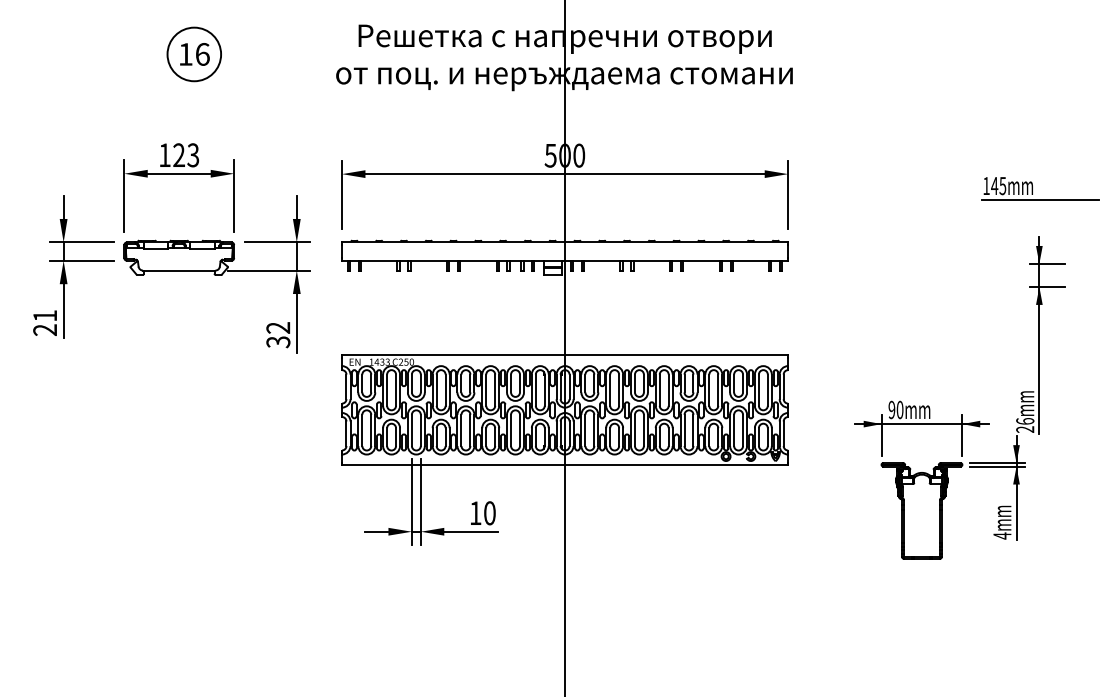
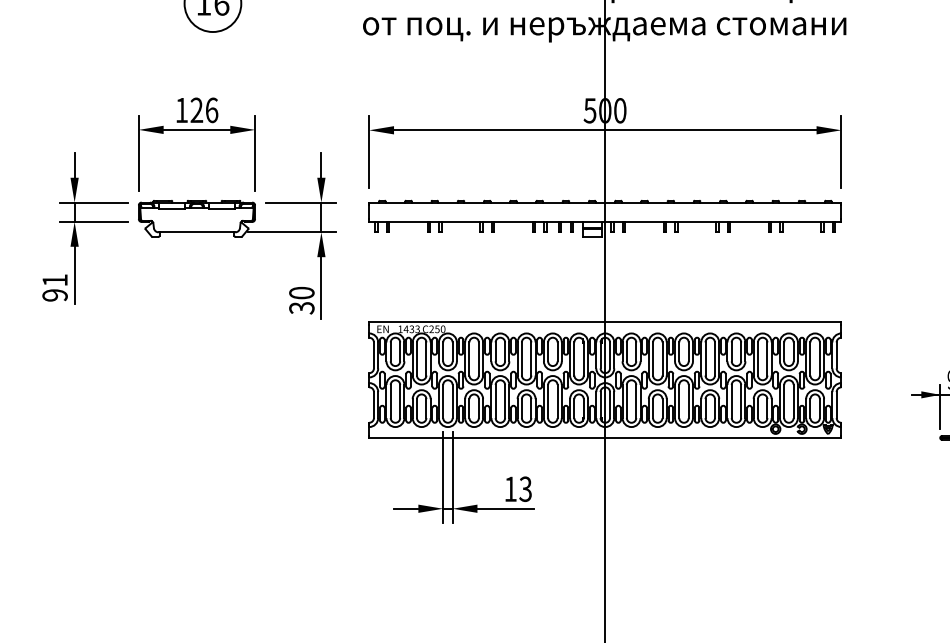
text: (193, 155) -> (212, 110), 123 -> 126
text: (278, 327) -> (302, 292), 32 -> 30
text: (45, 329) -> (55, 294), 21 -> 91
text: (489, 513) -> (525, 489), 10 -> 13

